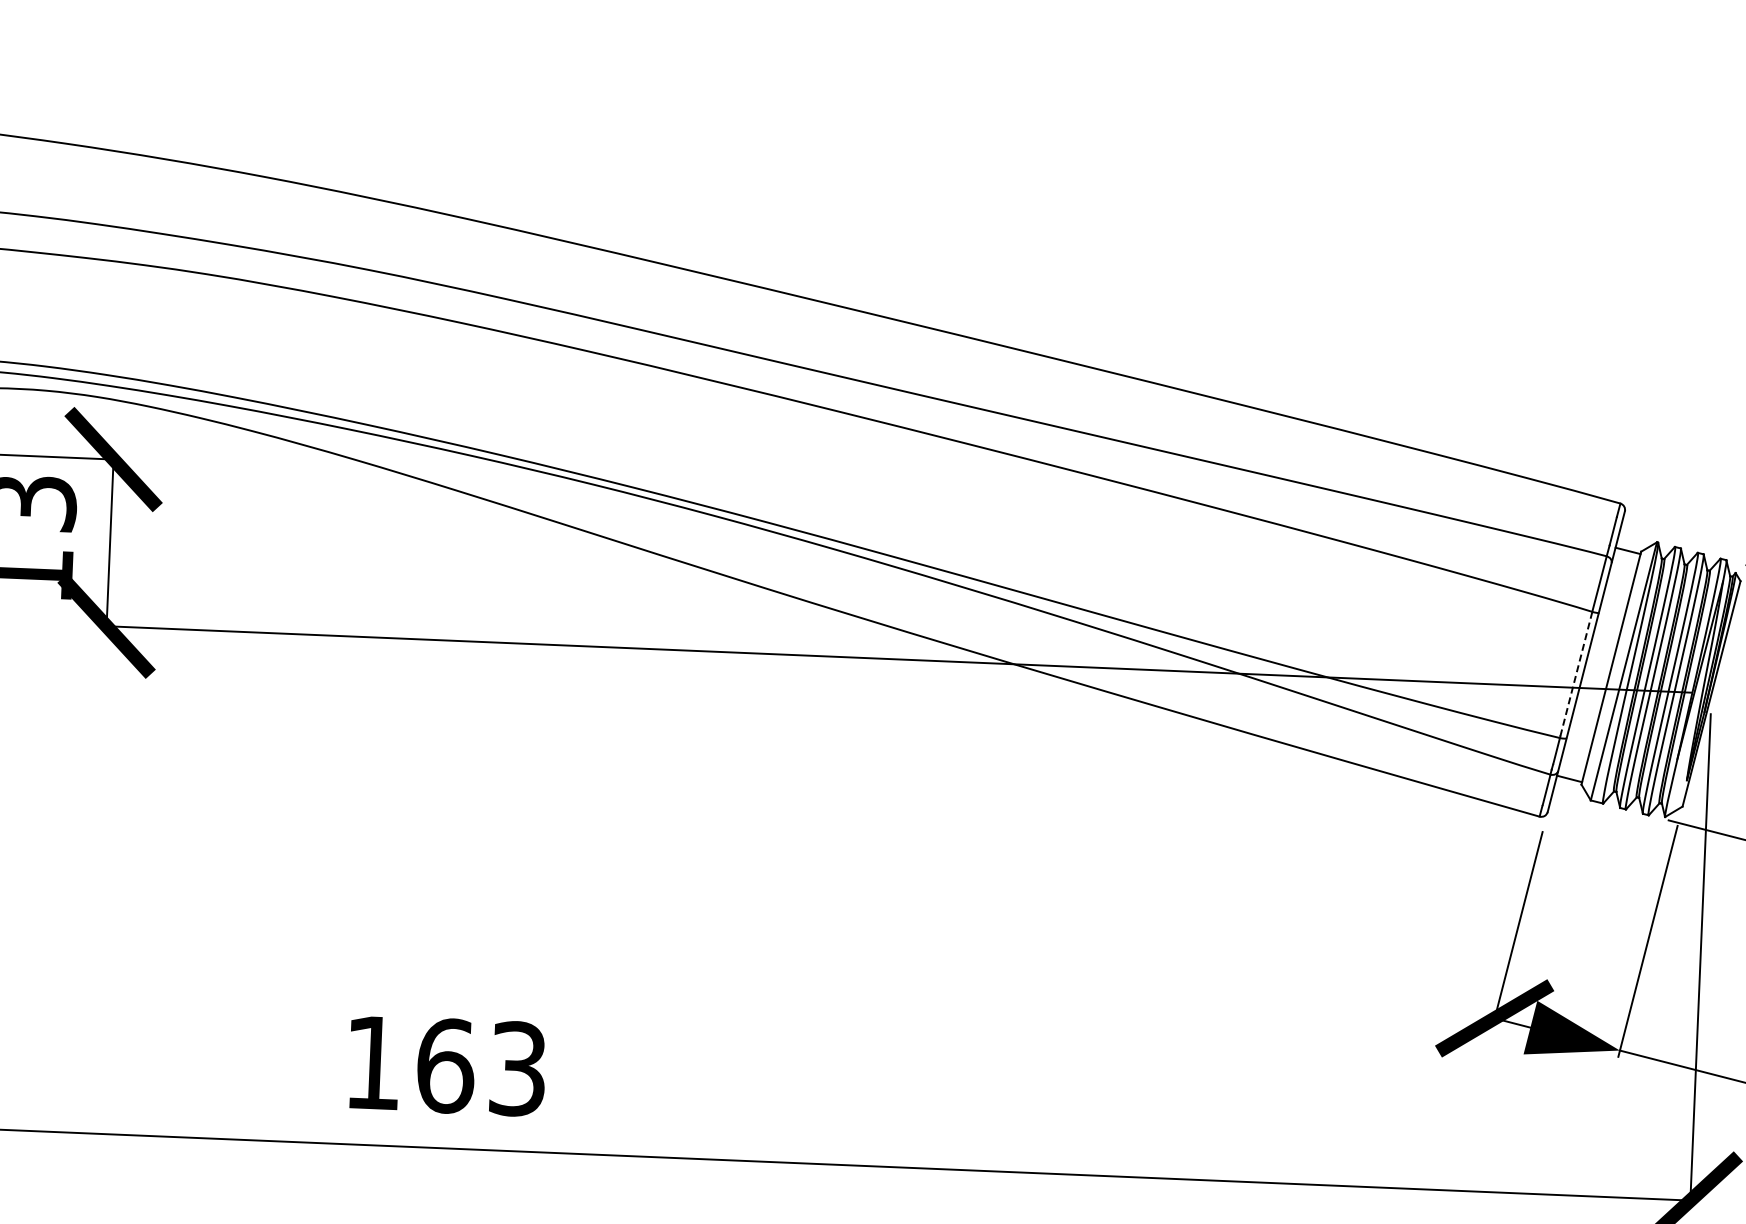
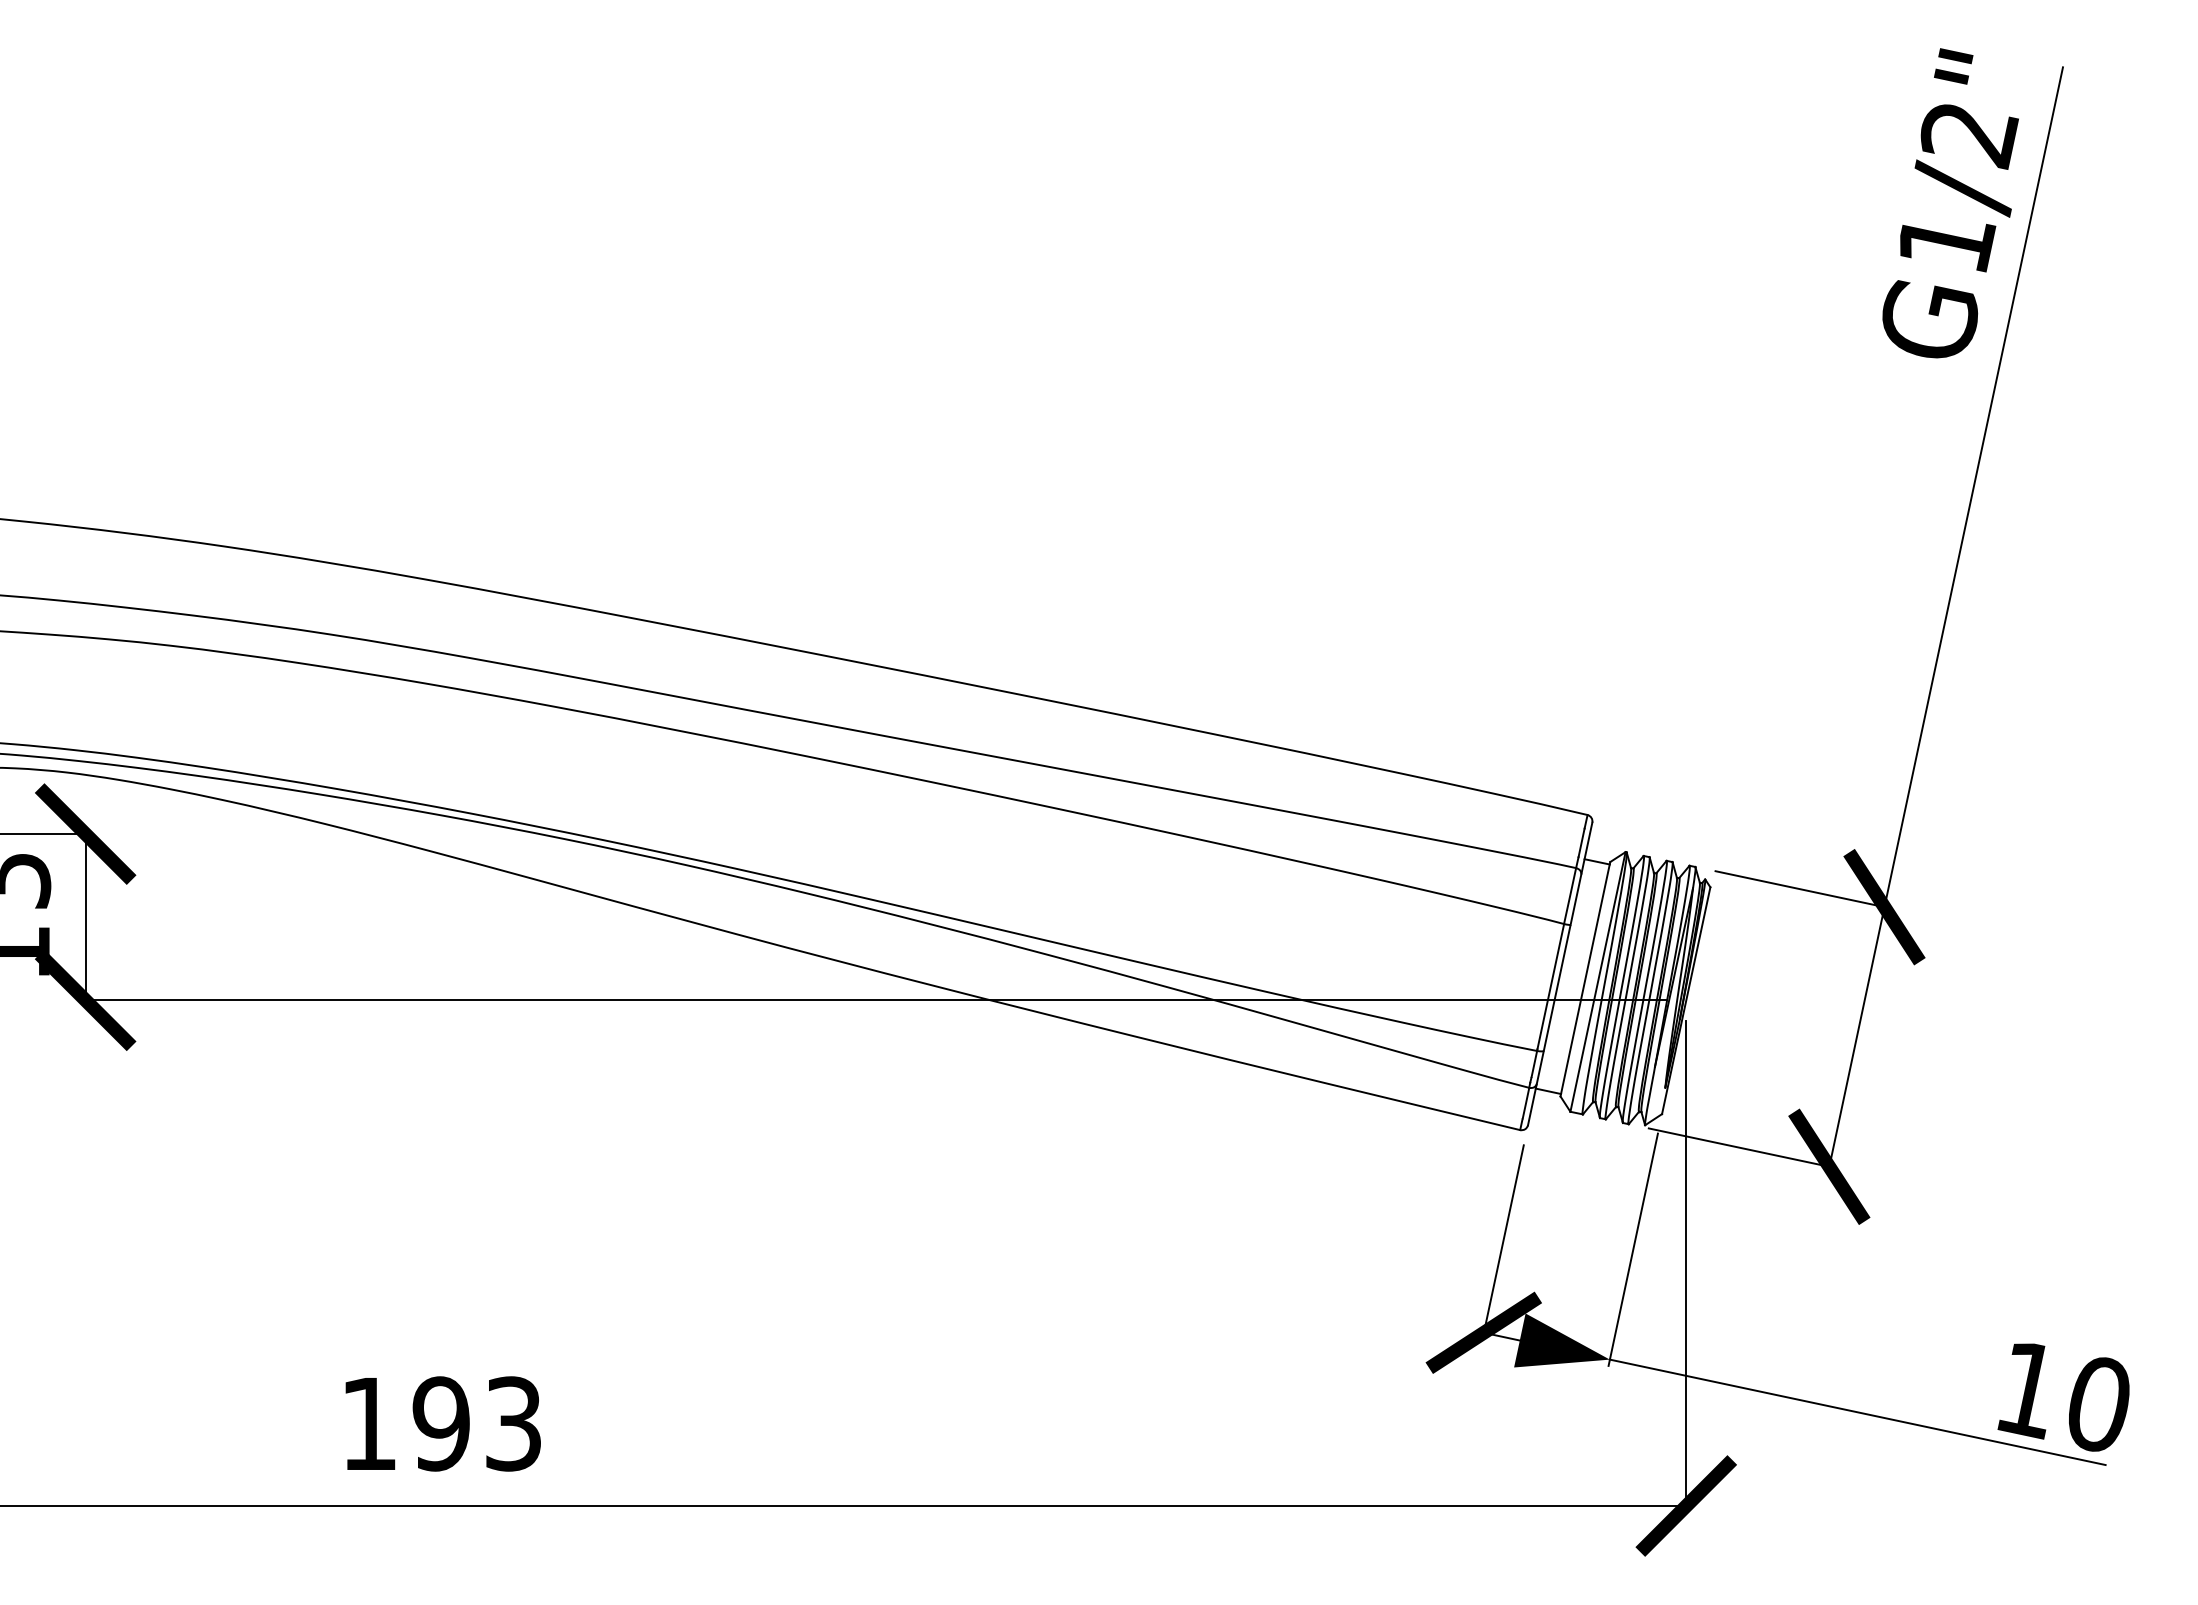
line: (1576, 674) -> (1550, 987), dashed -> solid
text: (445, 1065) -> (441, 1423), 163 -> 193

